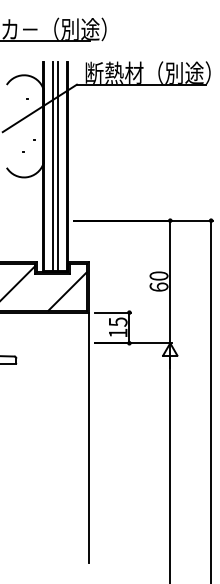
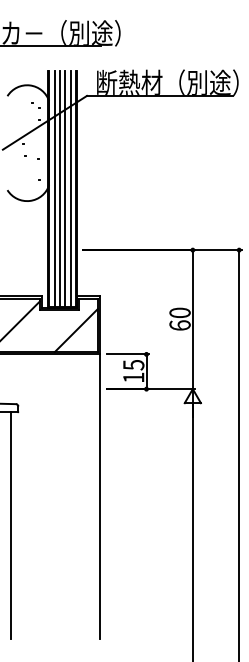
line: (48, 166) -> (54, 188), added
line: (62, 166) -> (70, 188), added
line: (10, 463) -> (11, 525), added

